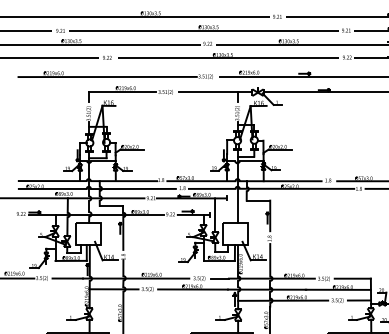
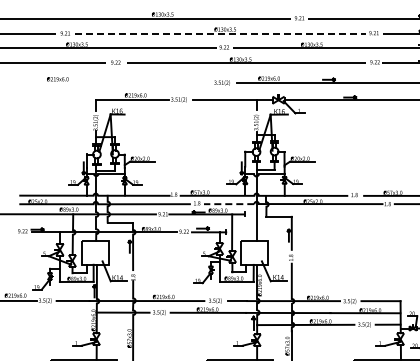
line: (204, 30) -> (220, 33), solid -> dashed
line: (107, 77) -> (115, 83), removed
line: (211, 189) -> (228, 204), solid -> dashed

